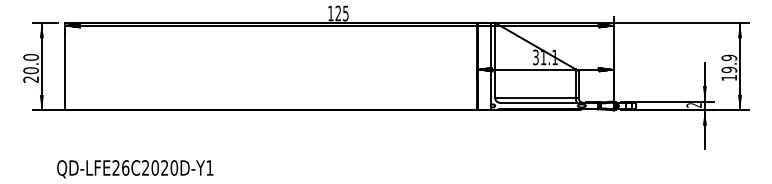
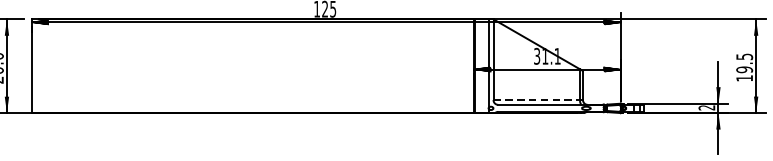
text: (728, 57) -> (743, 56), 19.9 -> 19.5
line: (536, 98) -> (537, 100), solid -> dashed

